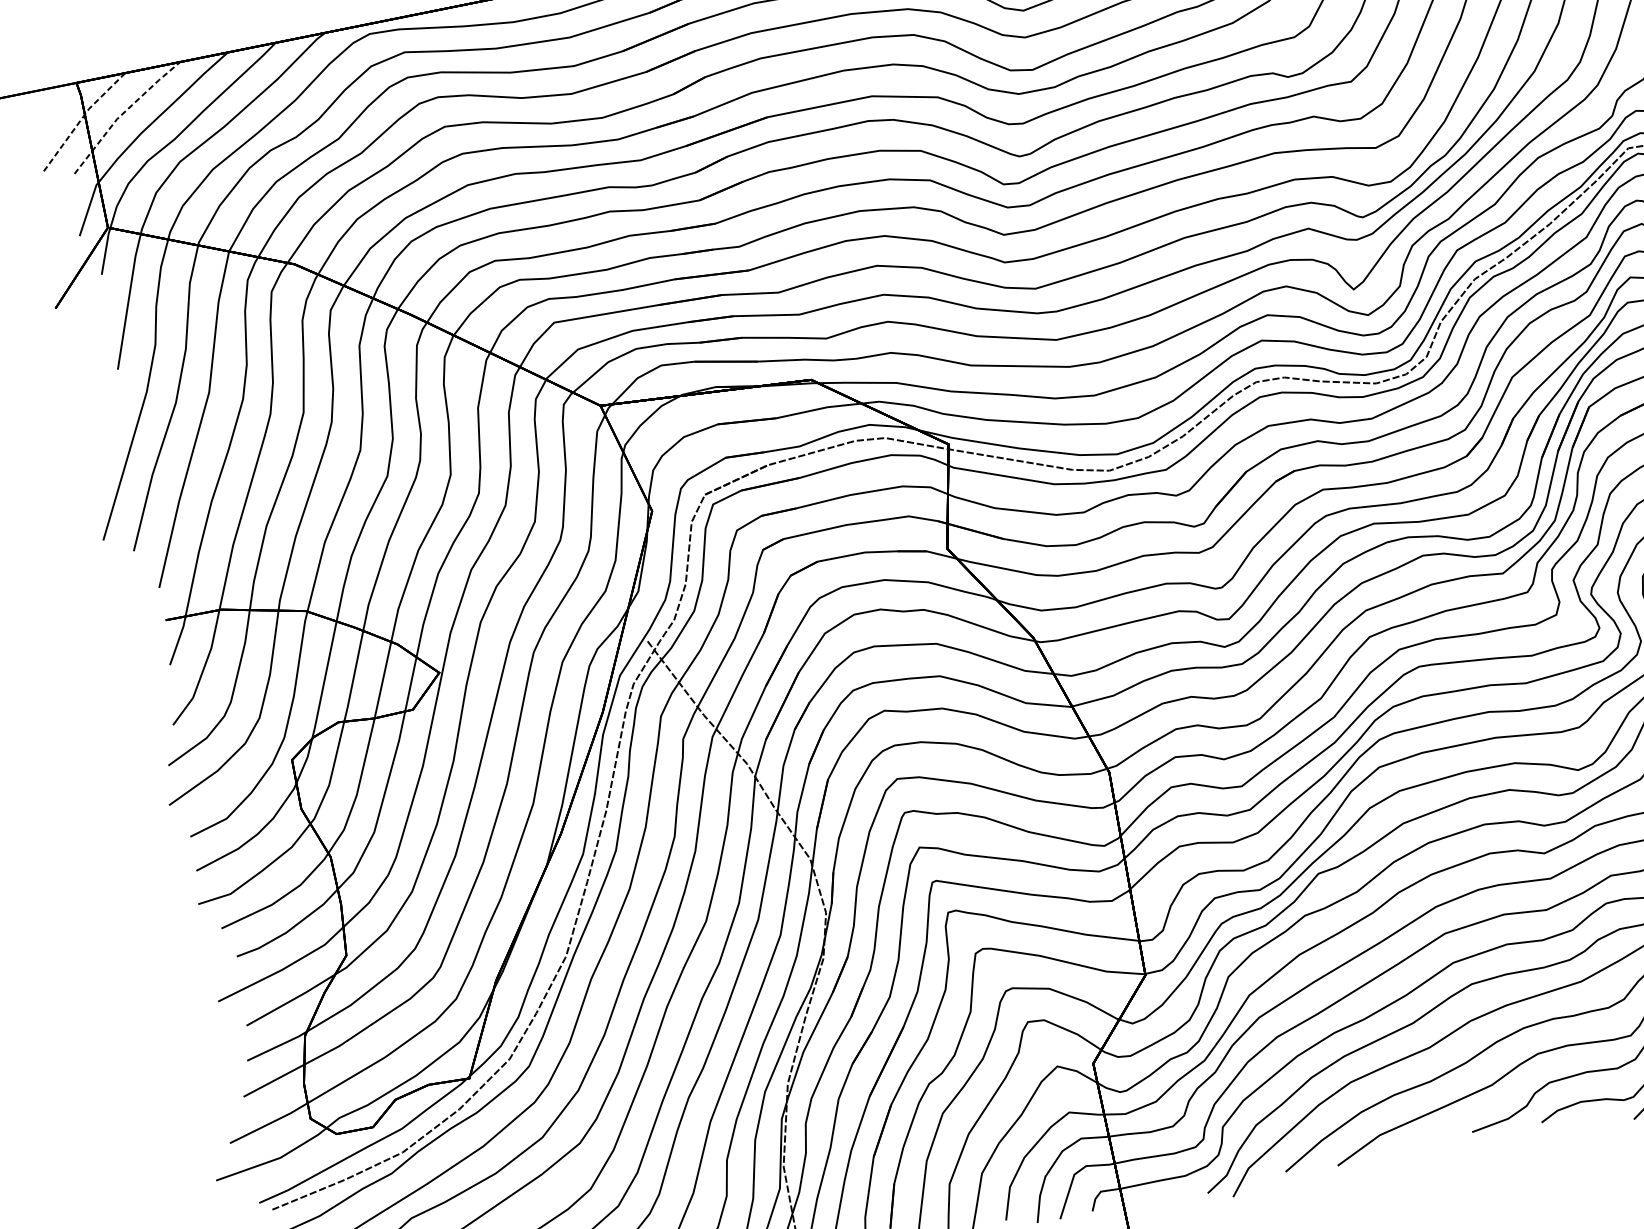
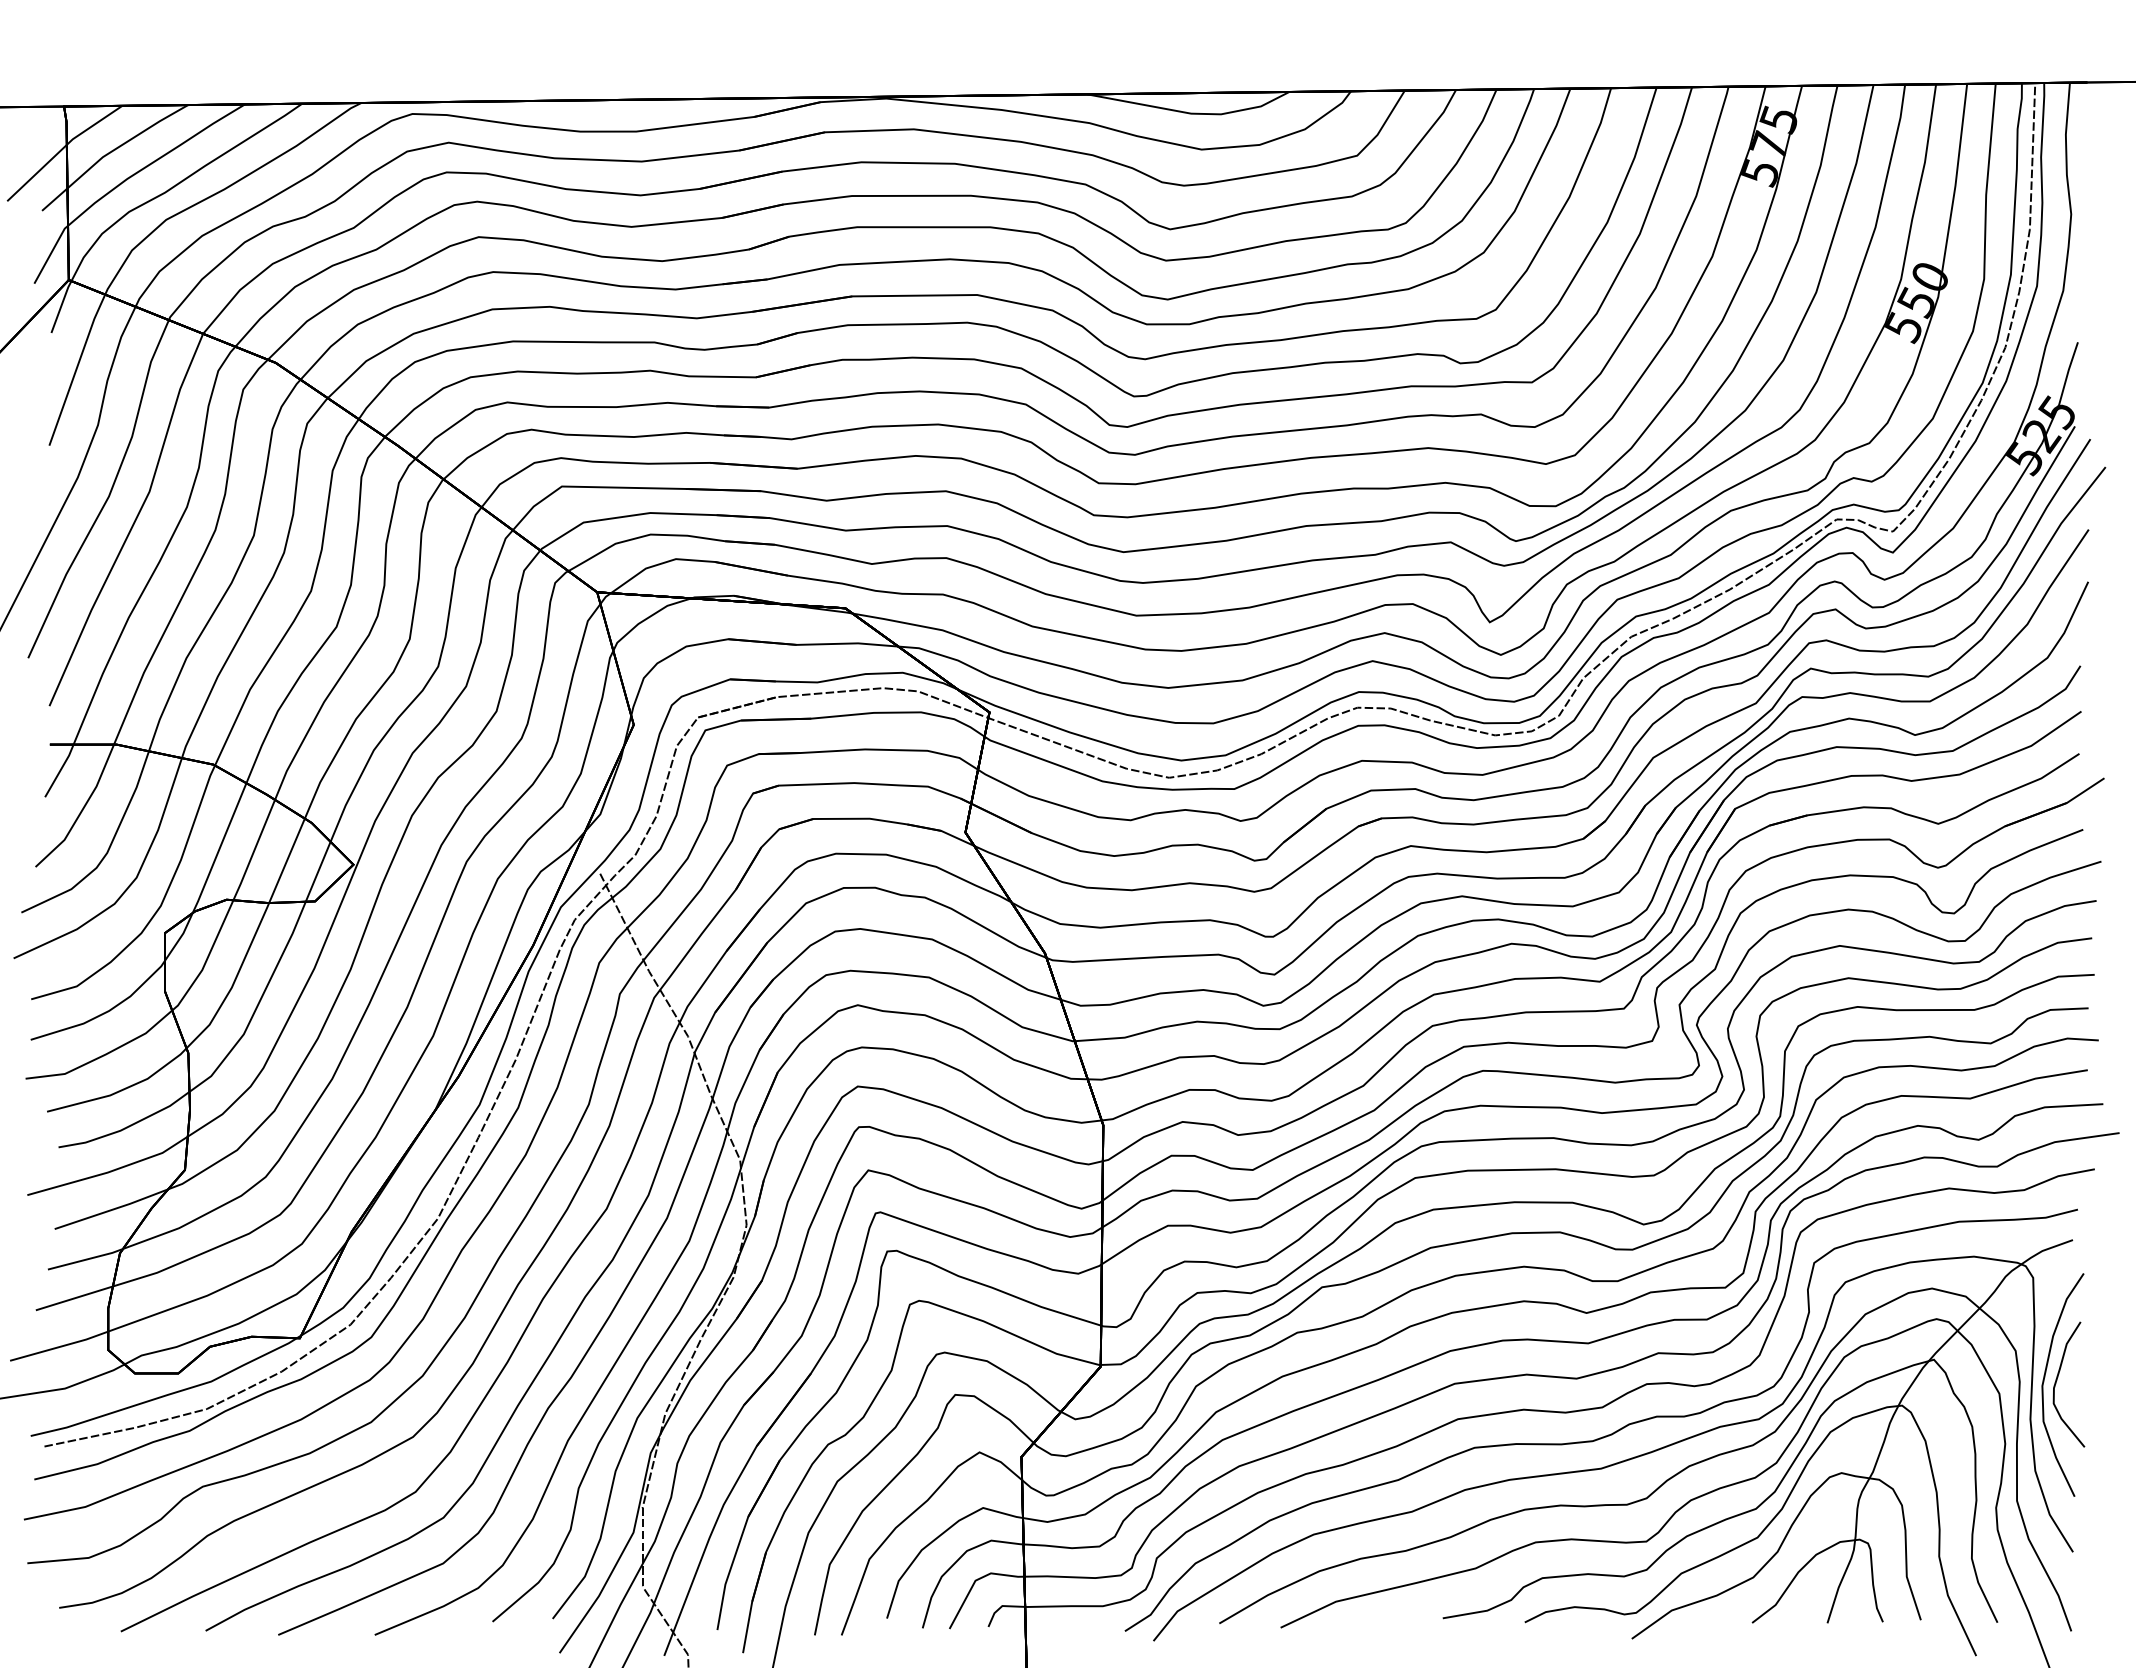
line: (123, 113) -> (111, 151), dashed -> solid
line: (81, 119) -> (62, 149), dashed -> solid

